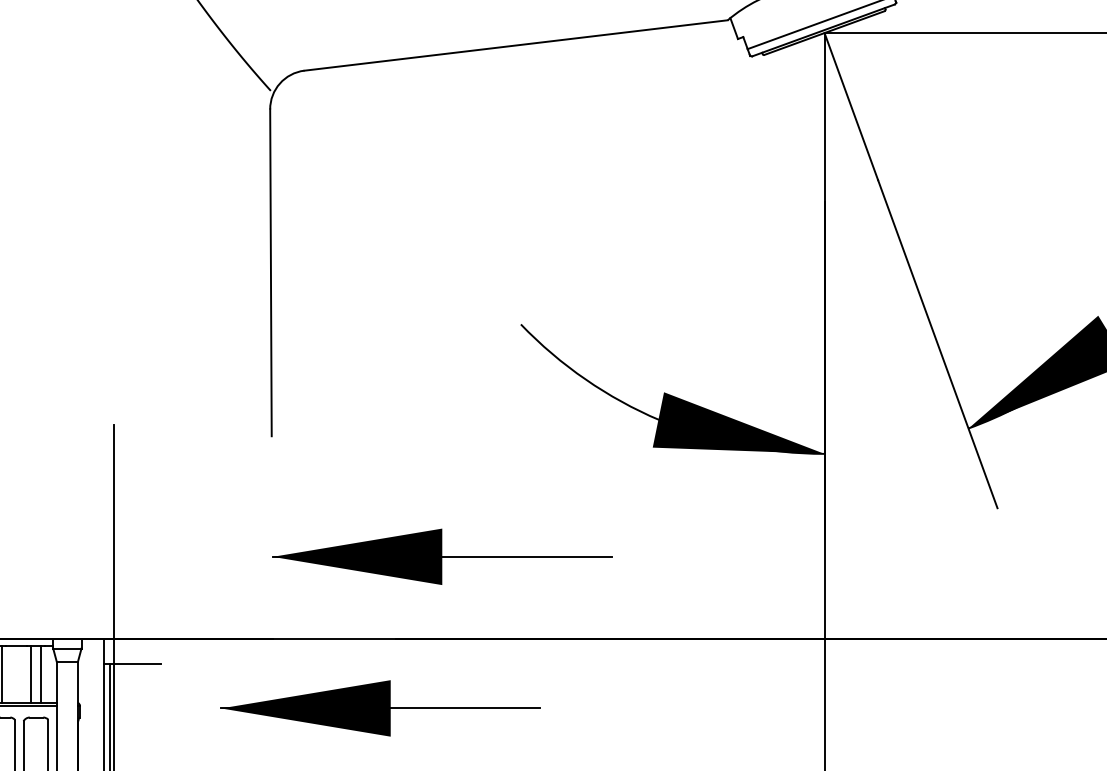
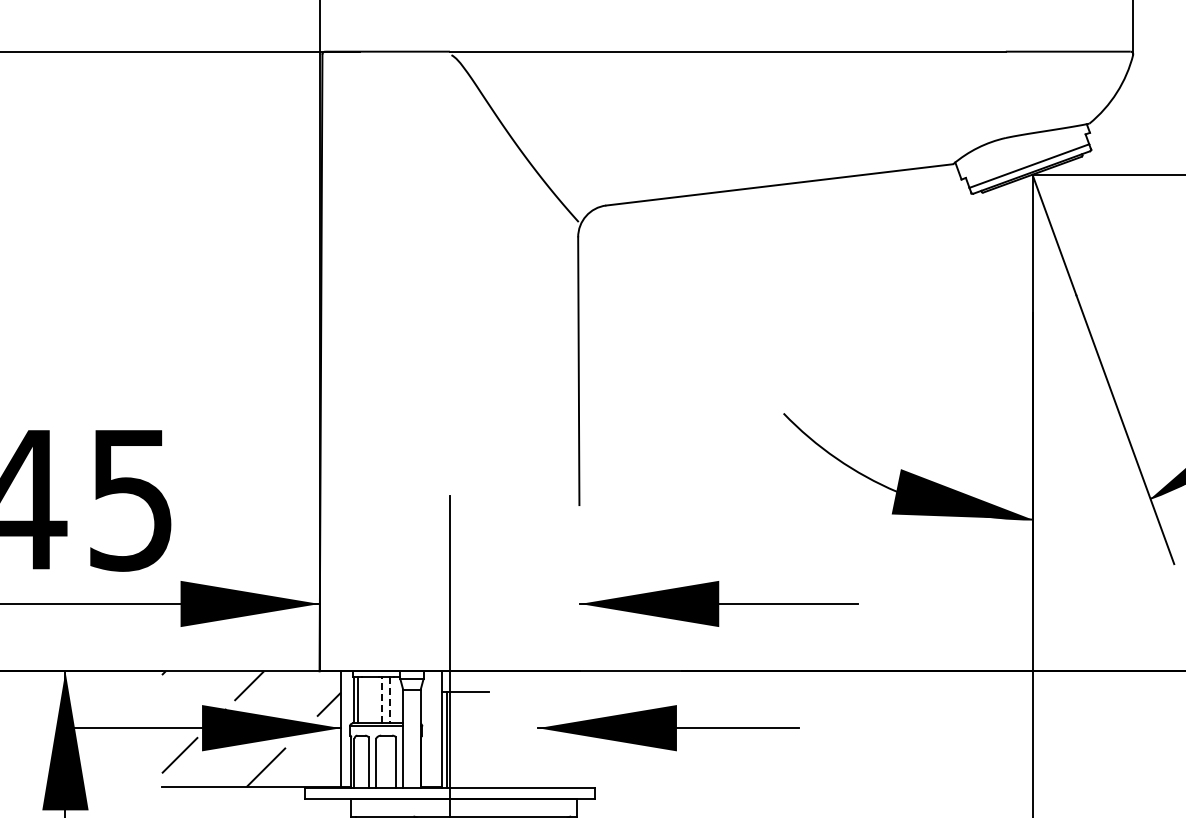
line: (31, 673) -> (382, 699), solid -> dashed
line: (41, 674) -> (390, 700), solid -> dashed

